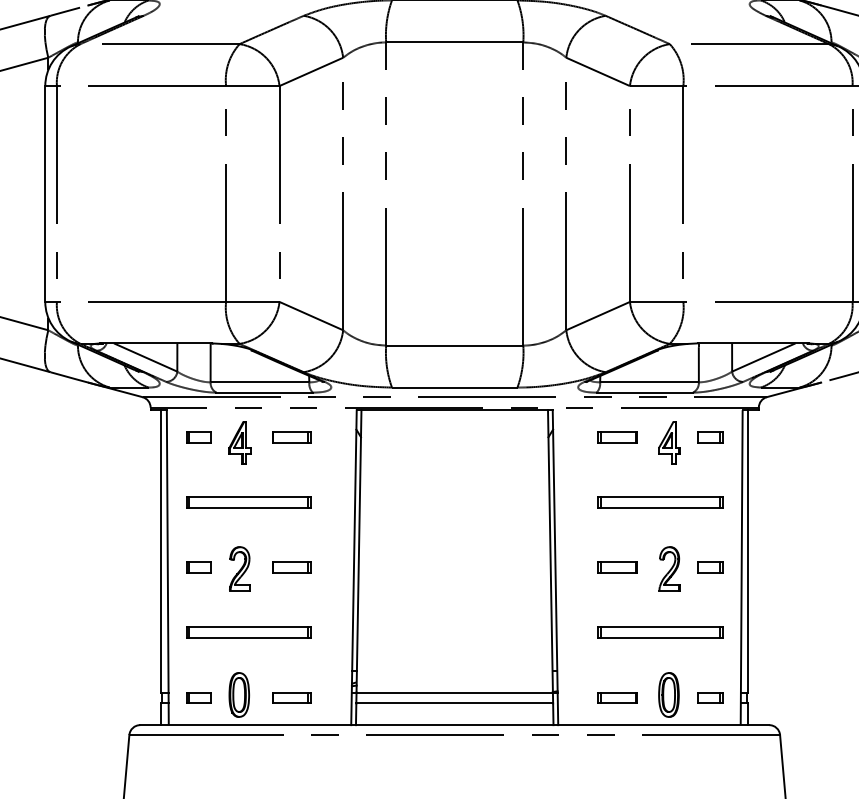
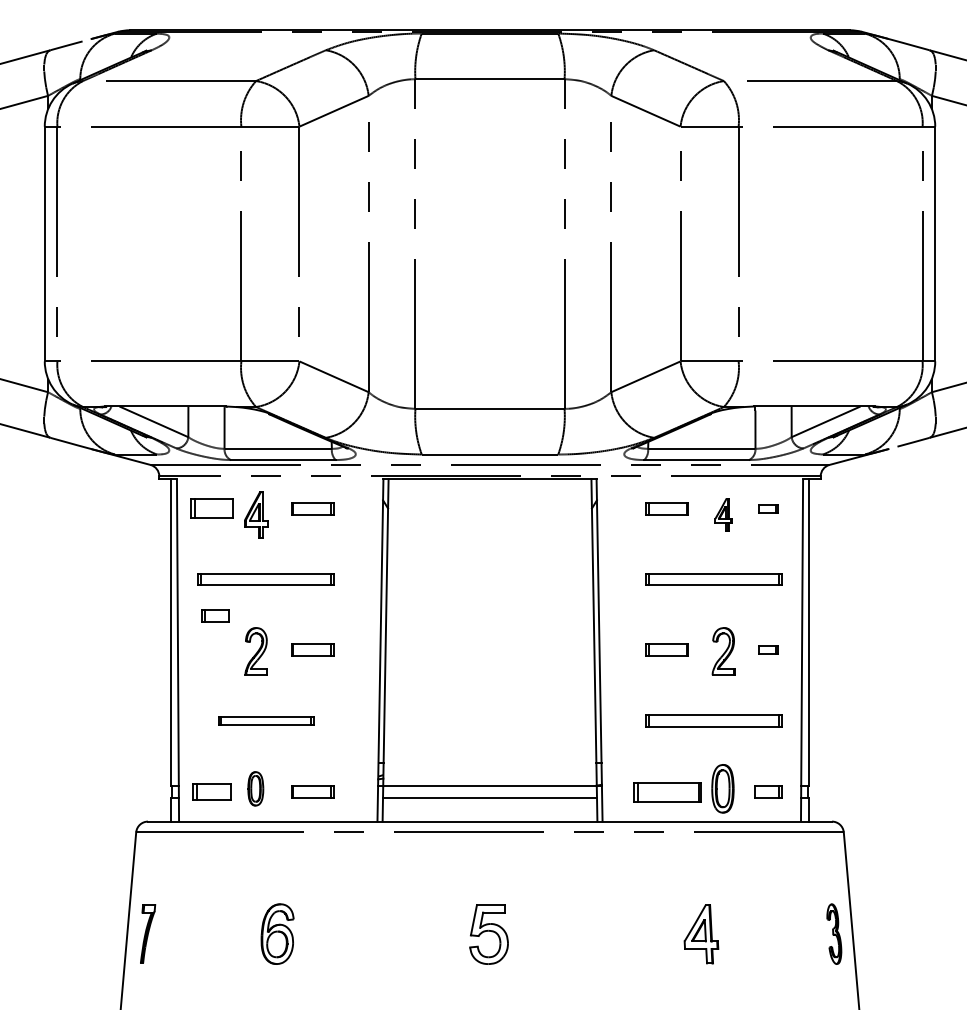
part: (198, 437) -> (211, 508), size x1.6
part: (710, 437) -> (768, 508), size x0.7
part: (669, 442) -> (723, 514), size x0.7
part: (198, 566) -> (215, 615), moved
part: (710, 566) -> (768, 649), size x0.7
part: (248, 632) -> (265, 720), size x0.7
part: (239, 694) -> (255, 788), size x0.7
part: (198, 697) -> (211, 791), size x1.4
part: (617, 697) -> (666, 791), size x1.6

